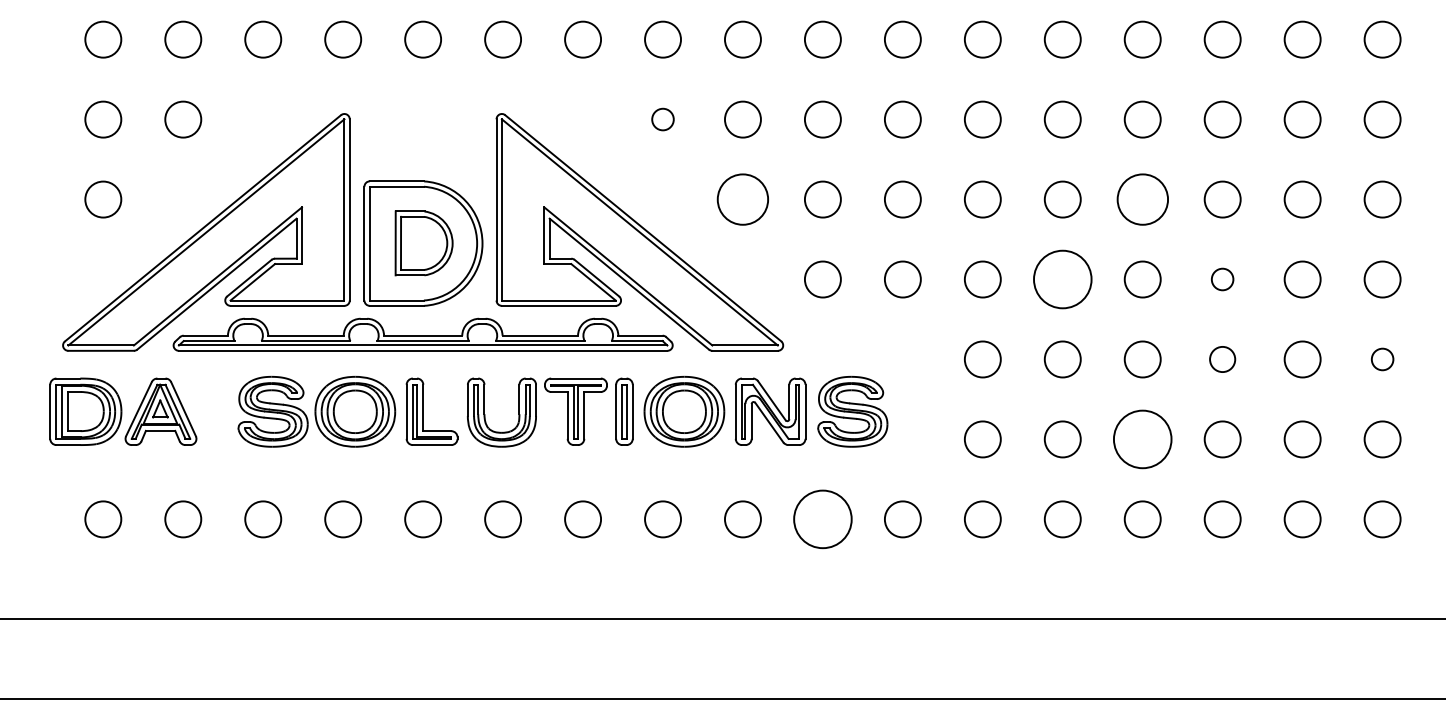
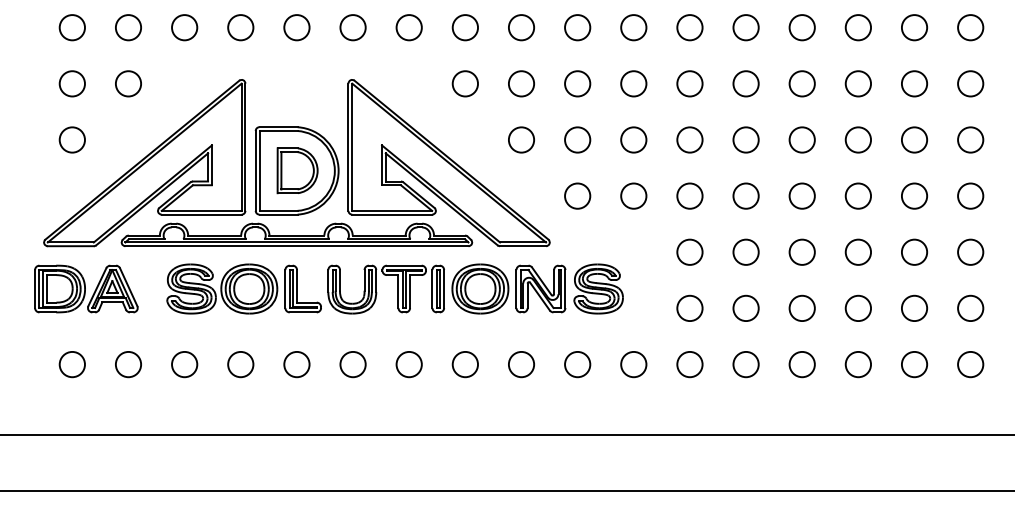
circle: (662, 119) -> (465, 83), size x1.67
circle: (742, 199) -> (521, 139), size x0.71
circle: (1142, 199) -> (802, 139), size x0.71
circle: (1062, 279) -> (745, 196), size x0.62
circle: (1222, 279) -> (858, 196), size x1.67
circle: (1222, 359) -> (858, 252), size x1.43
circle: (1382, 359) -> (970, 252), size x1.67
circle: (1142, 439) -> (802, 308), size x0.62
circle: (822, 519) -> (577, 364), size x0.62

